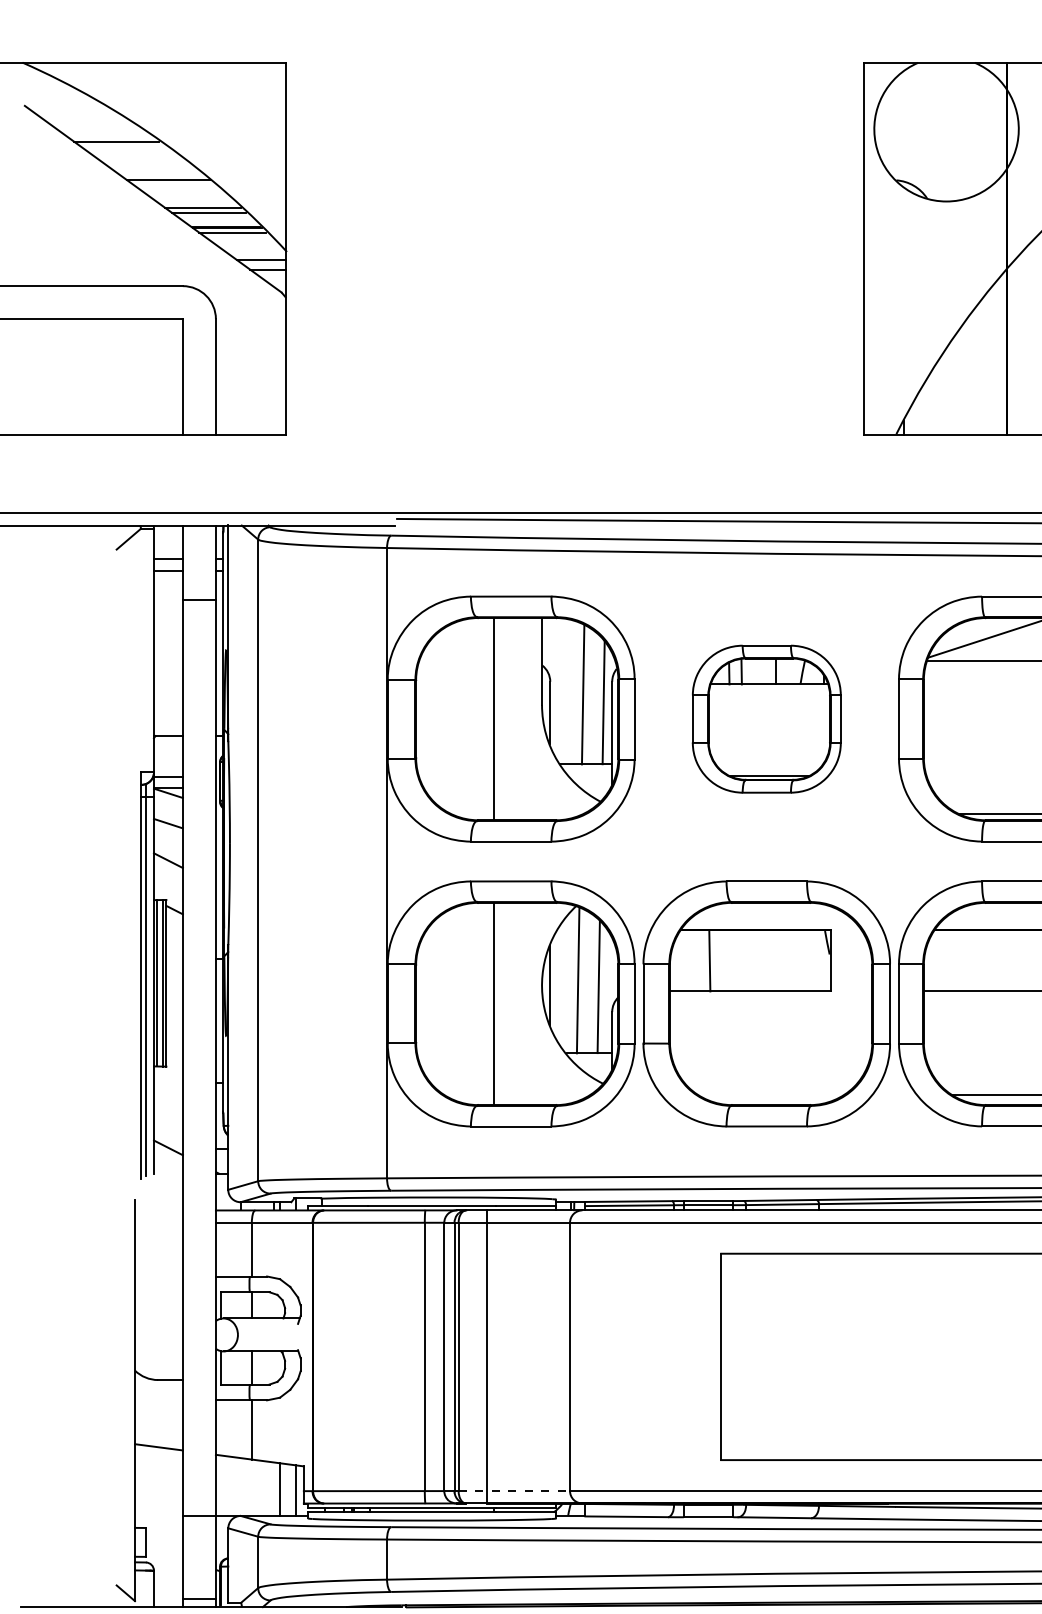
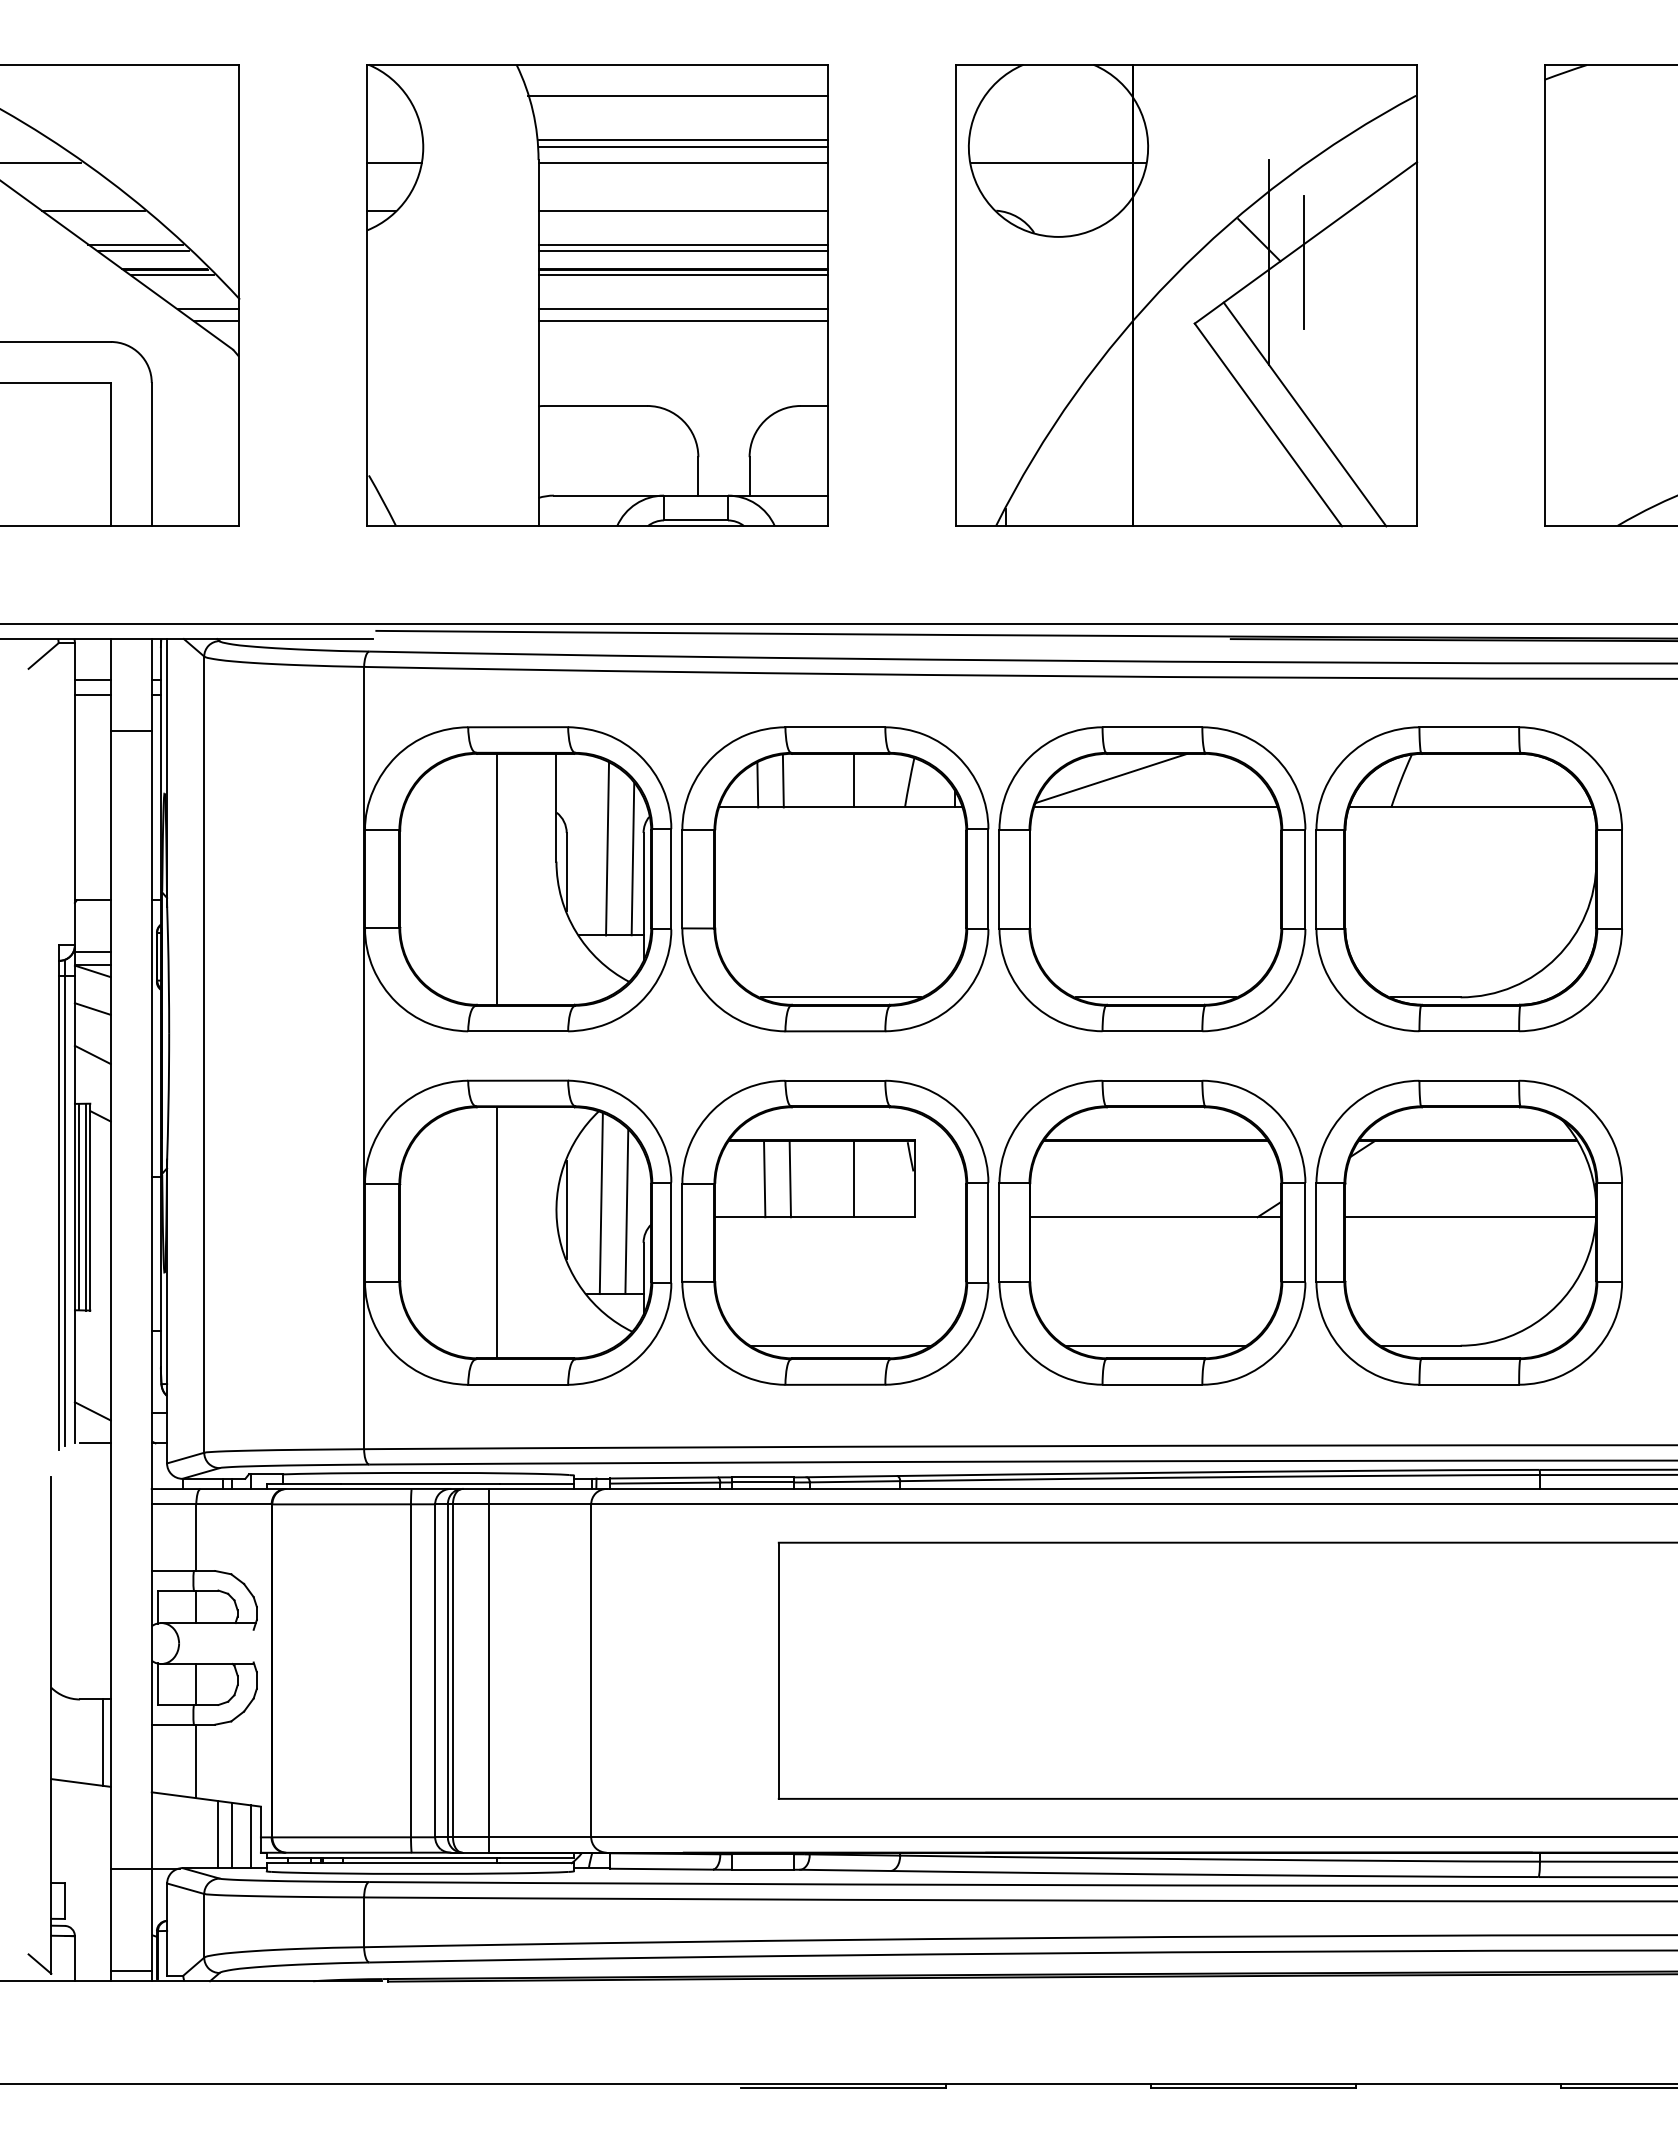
line: (946, 141) -> (1058, 162), added
part: (575, 248) -> (597, 295), added
part: (766, 719) -> (835, 879), size x1.67
line: (729, 961) -> (789, 1179), added
line: (781, 961) -> (853, 1179), added
line: (770, 1094) -> (840, 1345), added
line: (170, 1173) -> (95, 1443), added
line: (177, 1414) -> (103, 1742), added
line: (269, 1488) -> (218, 1834), added
line: (514, 1491) -> (522, 1837), dashed -> solid

